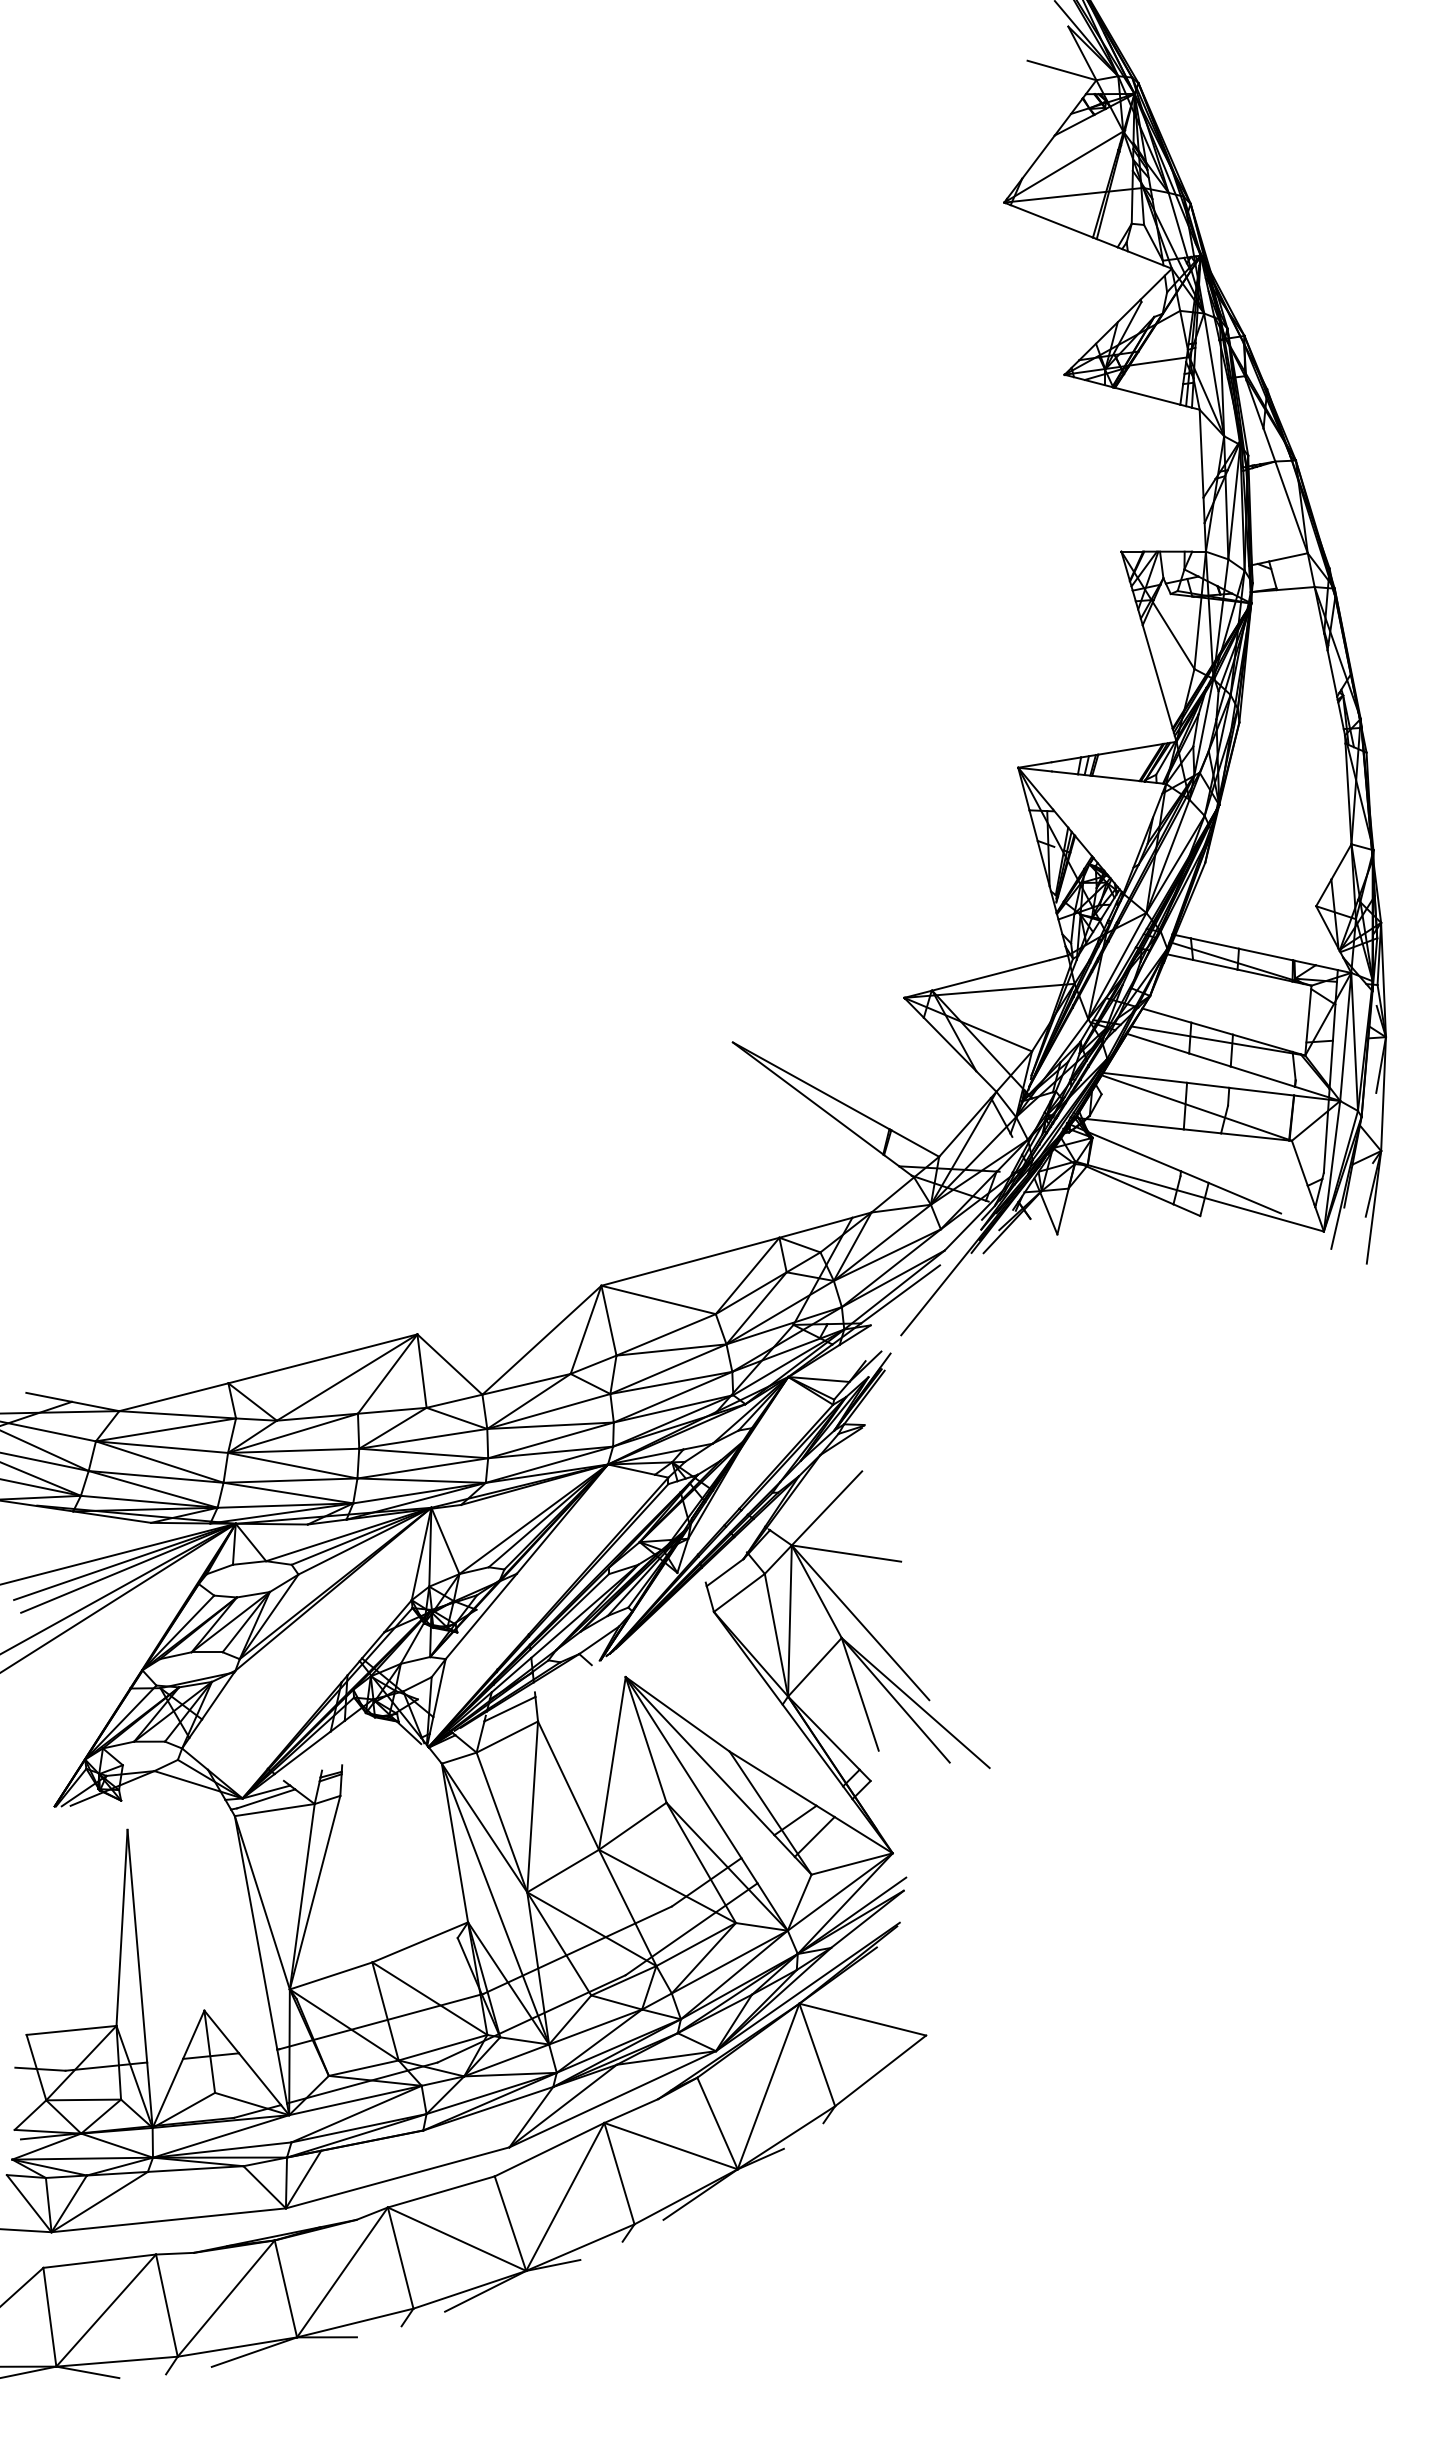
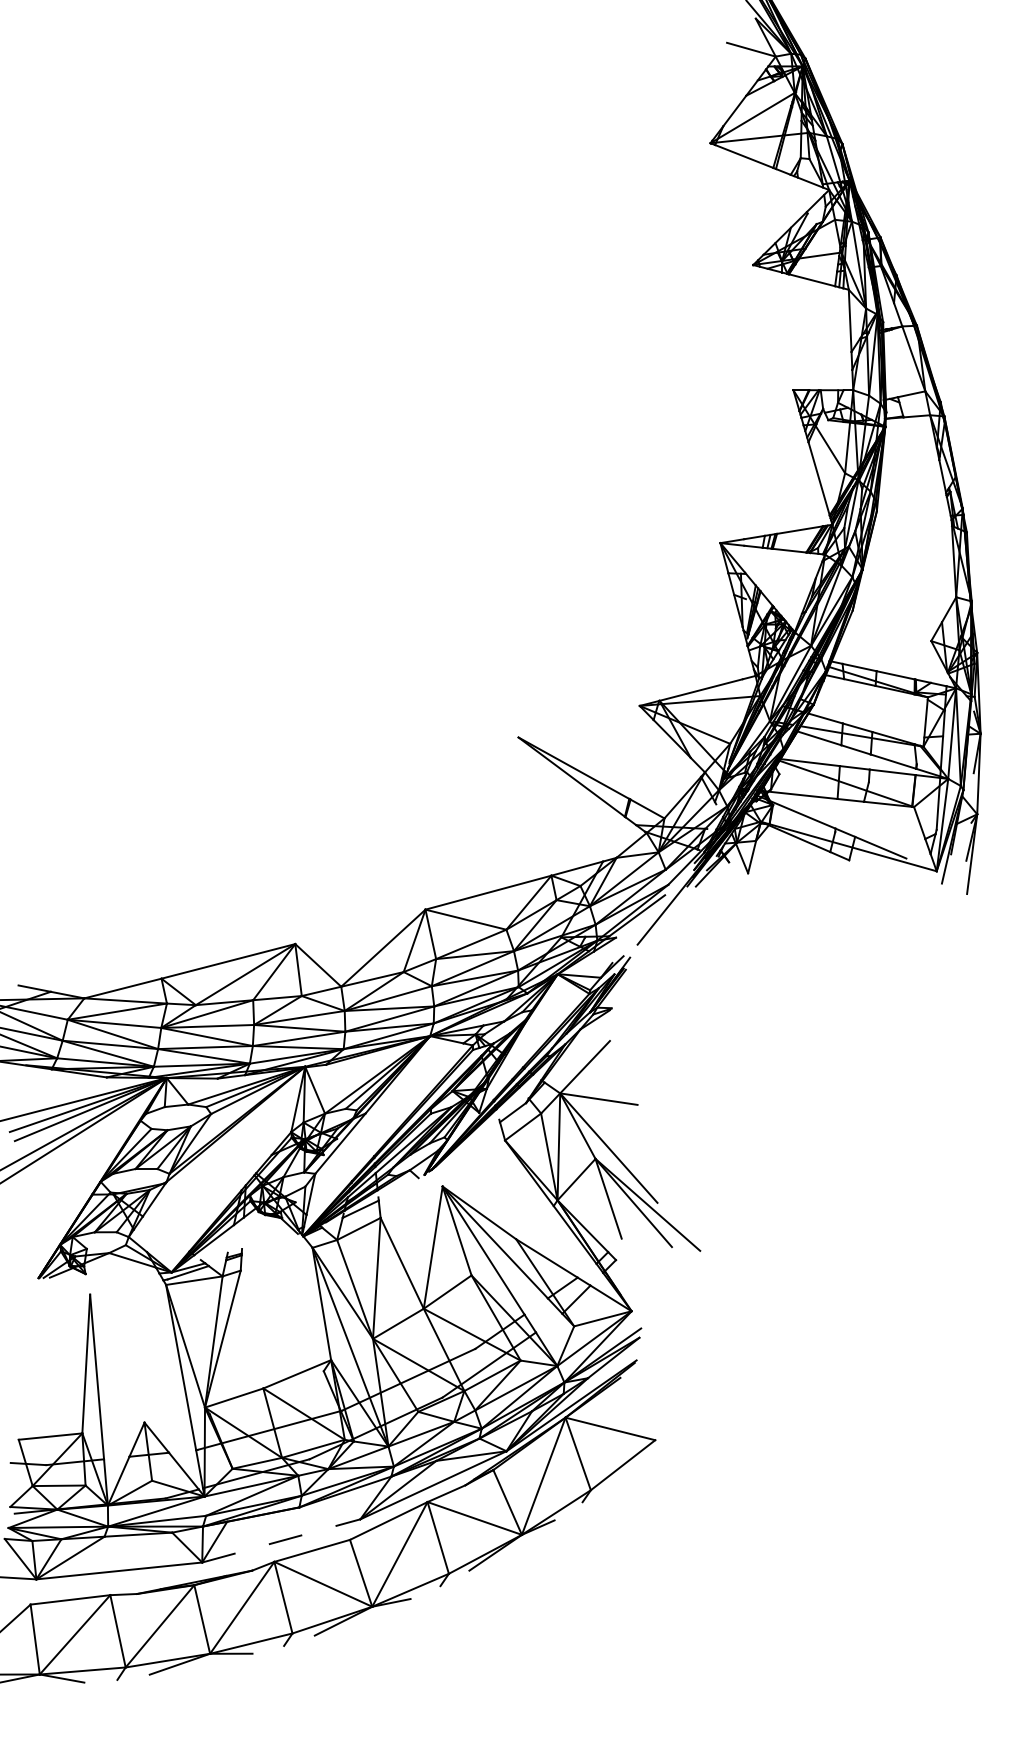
line: (397, 2177) -> (281, 1540), solid -> dashed

